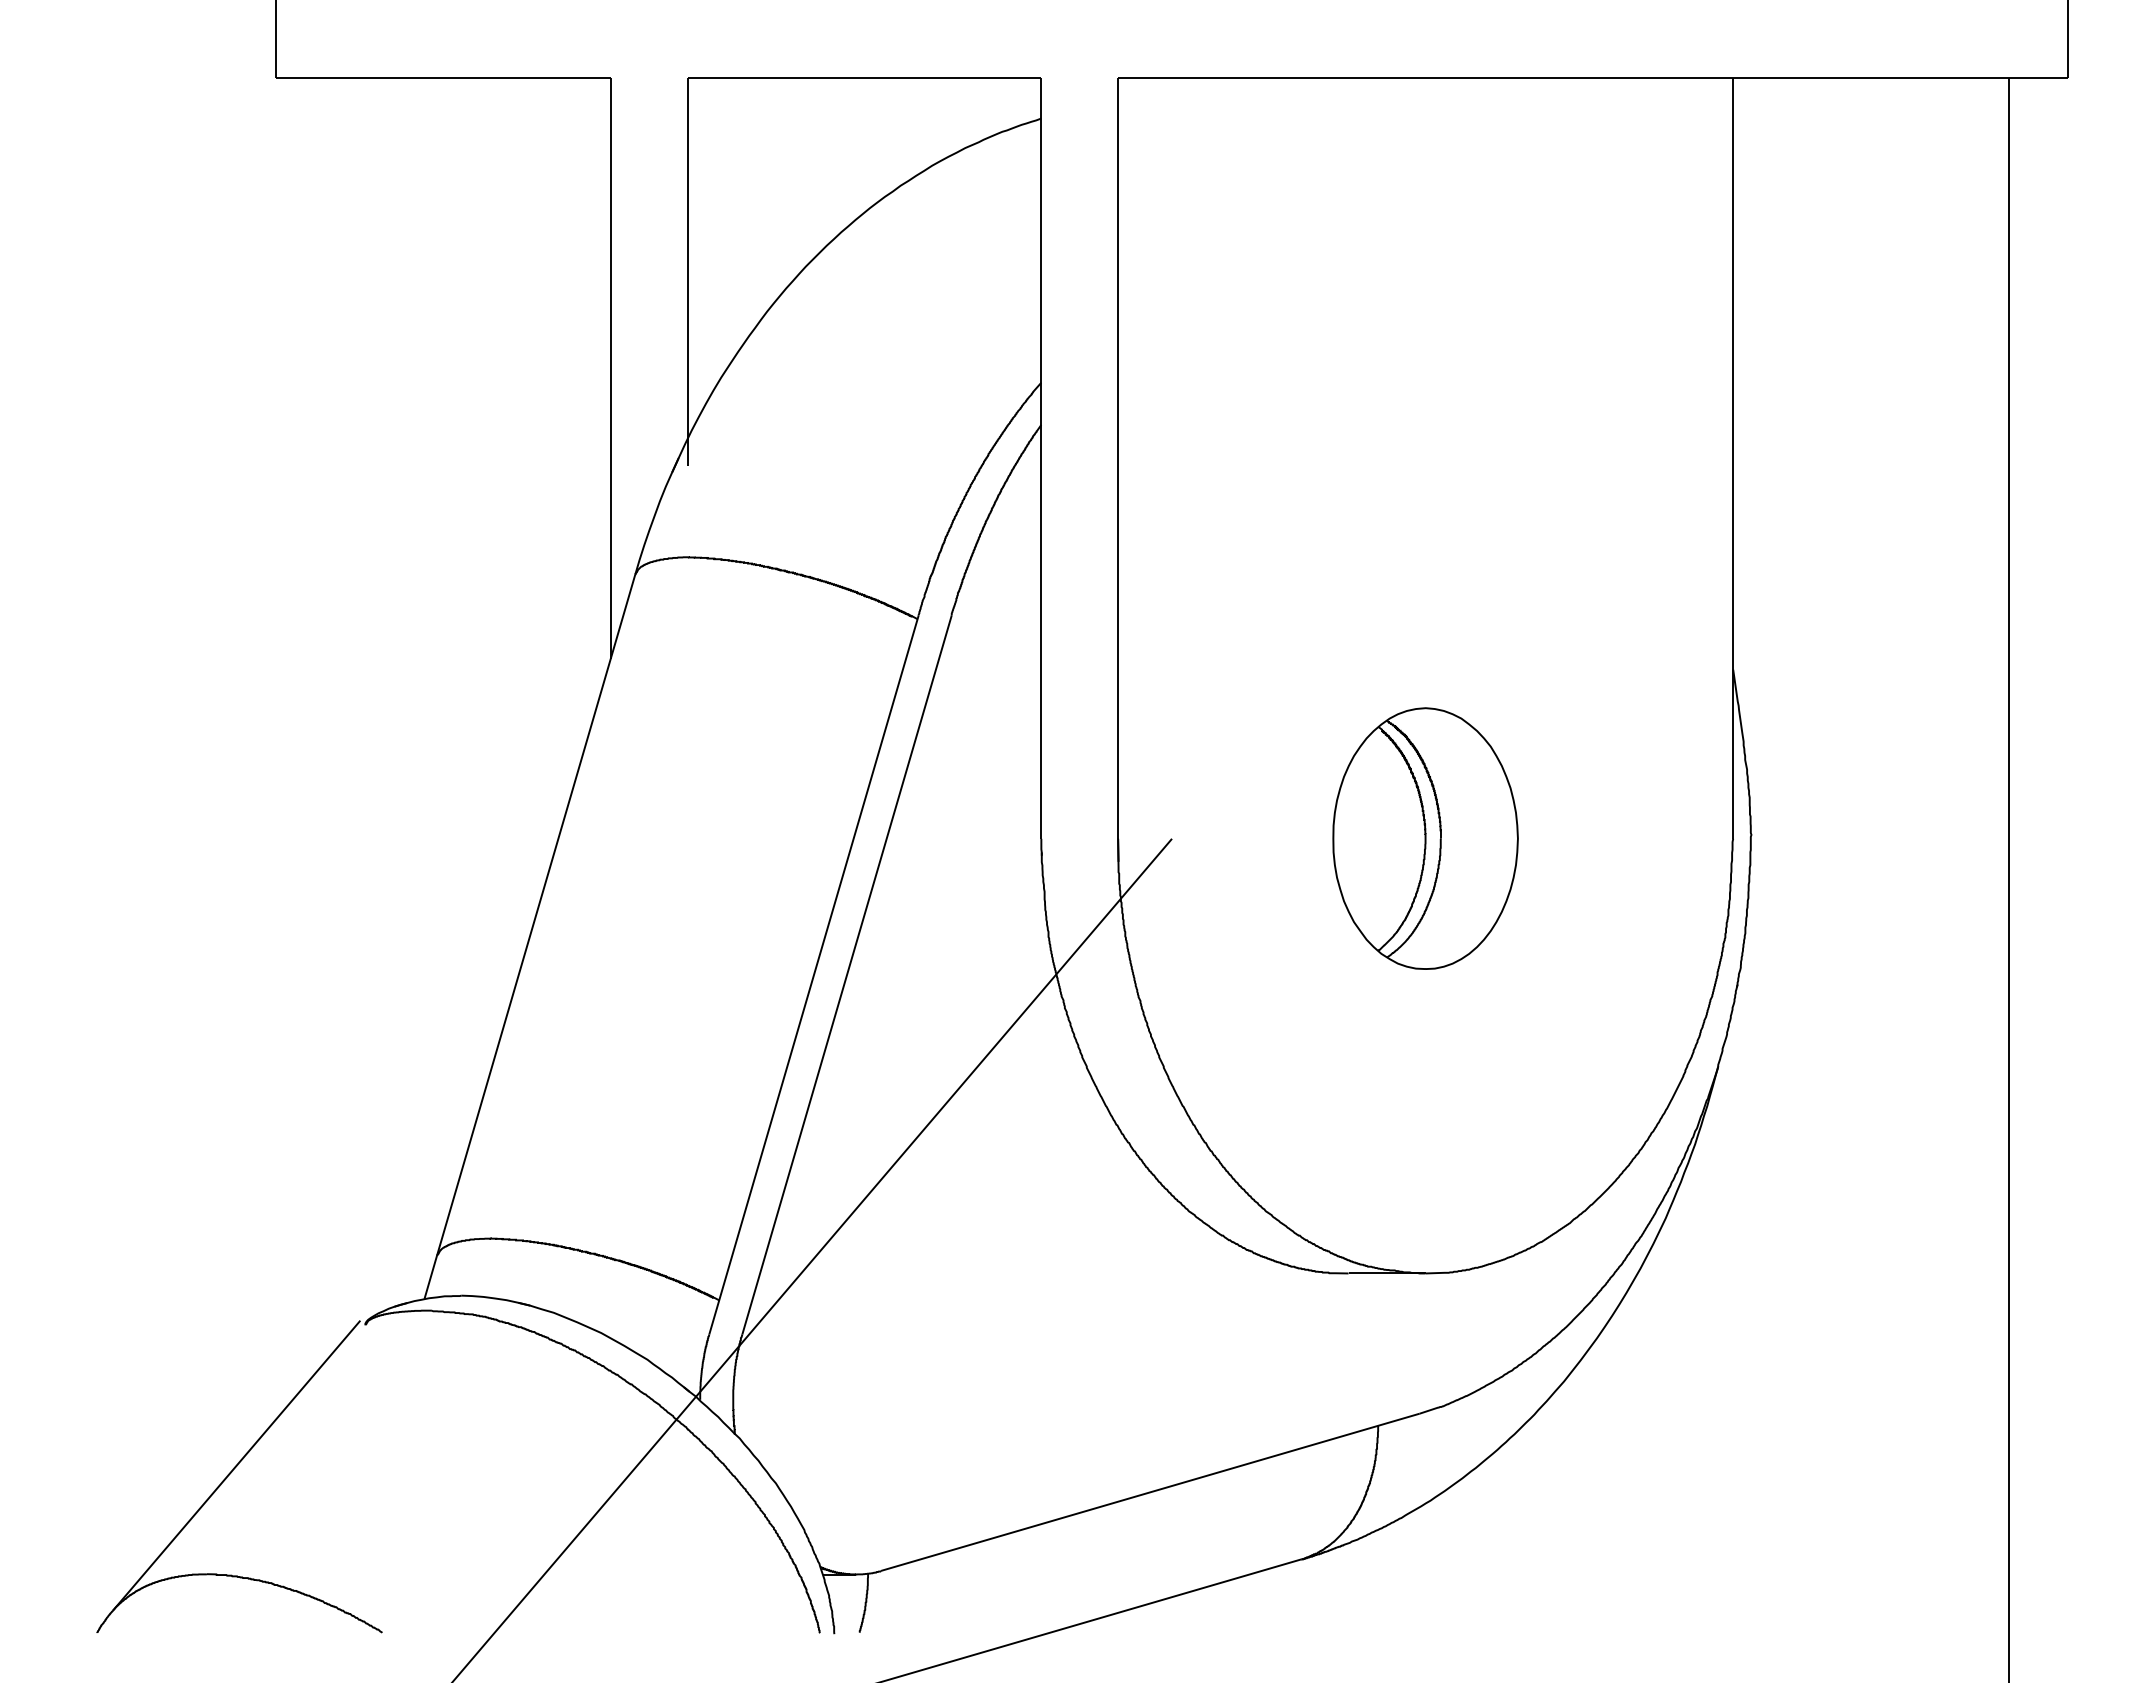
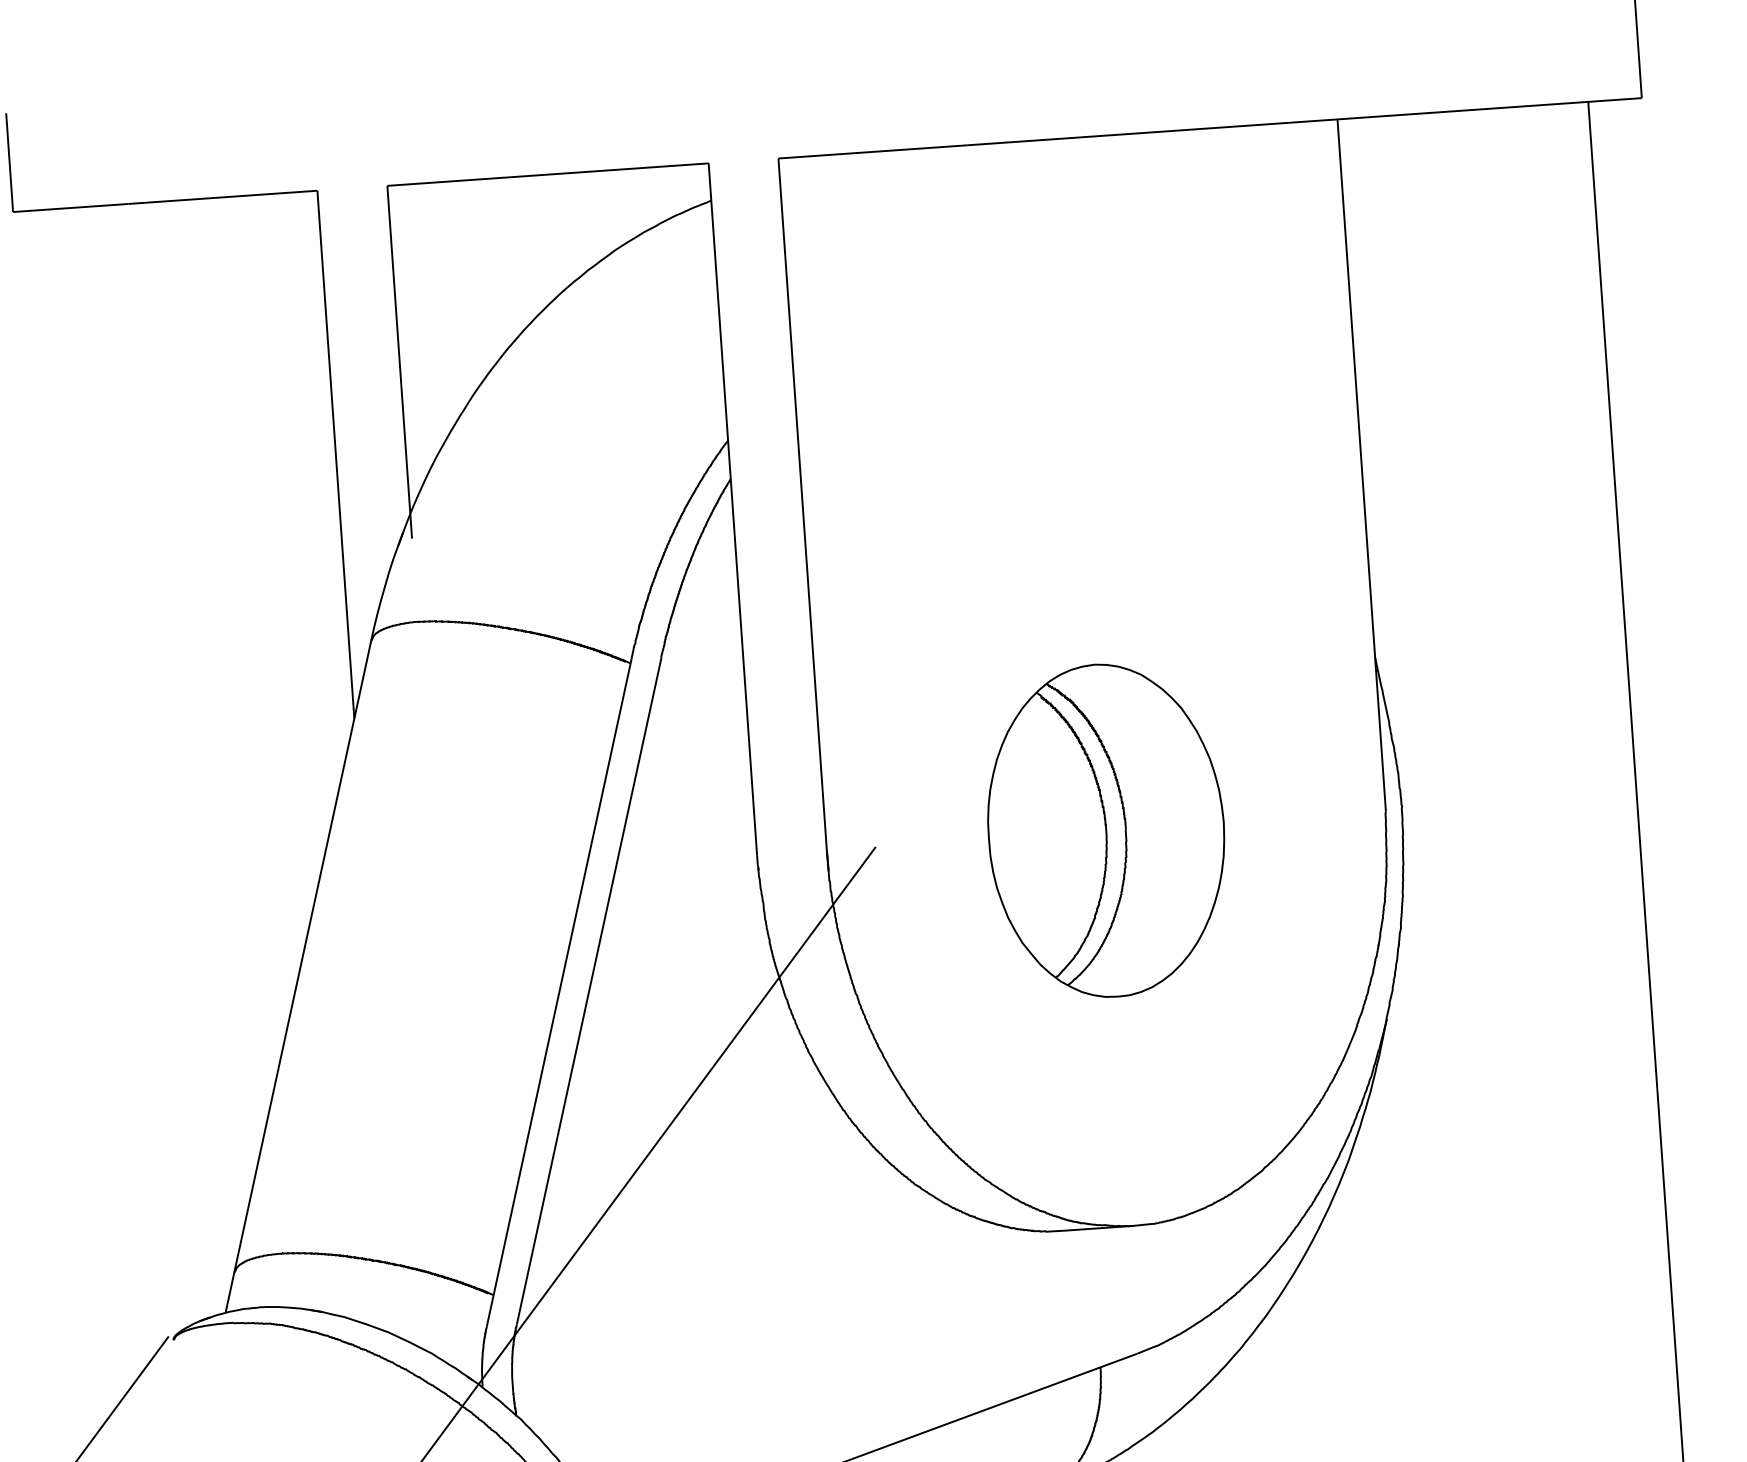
part: (1425, 838) -> (1106, 830), size x1.4

